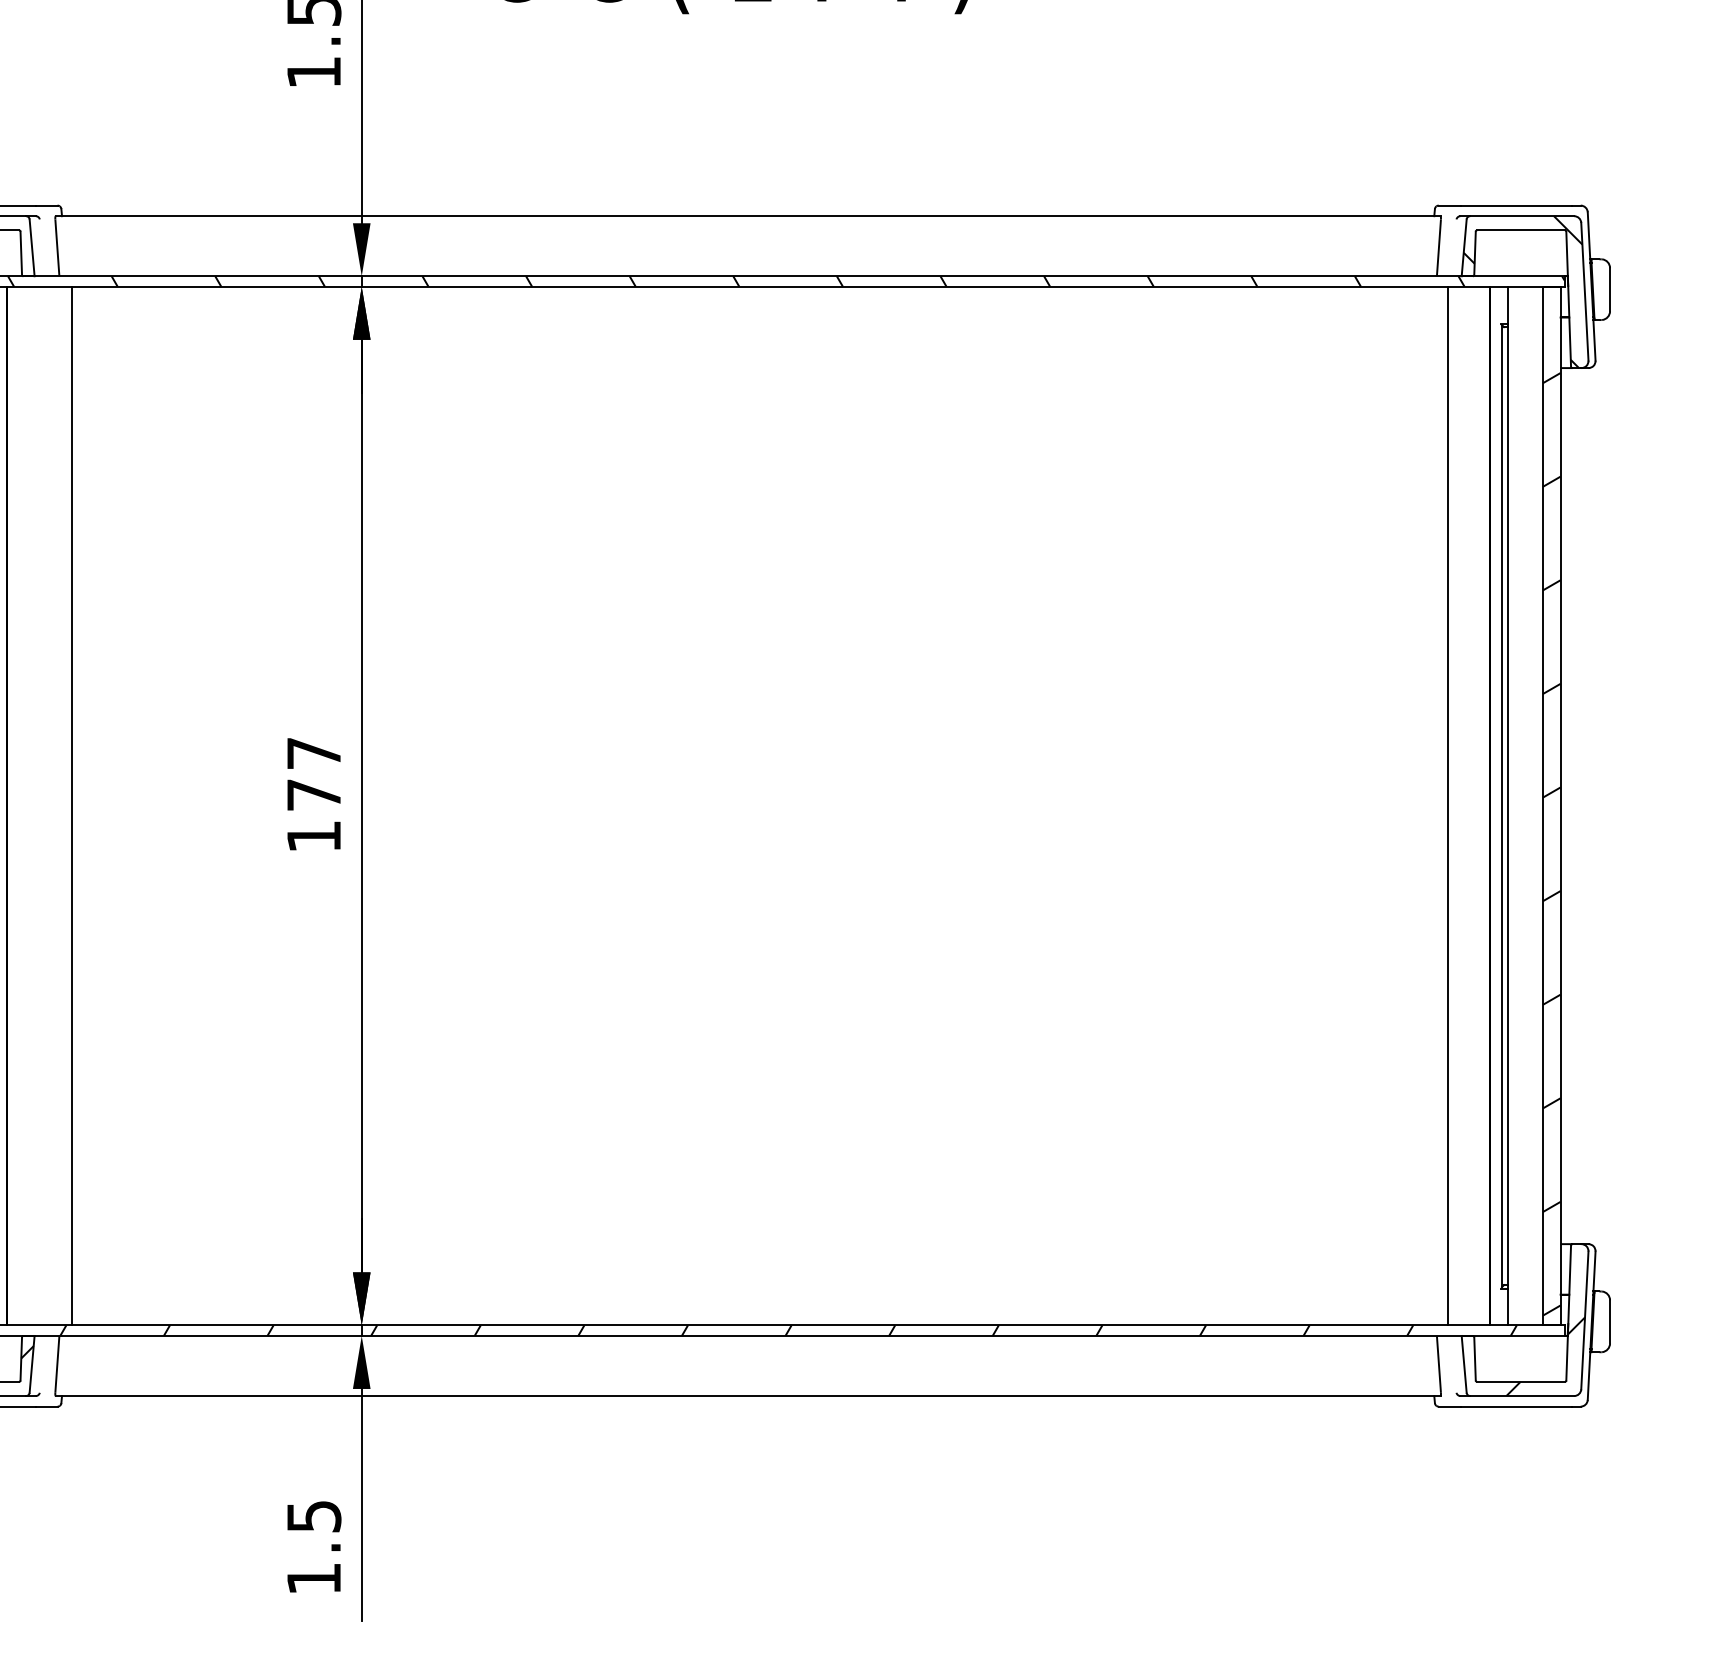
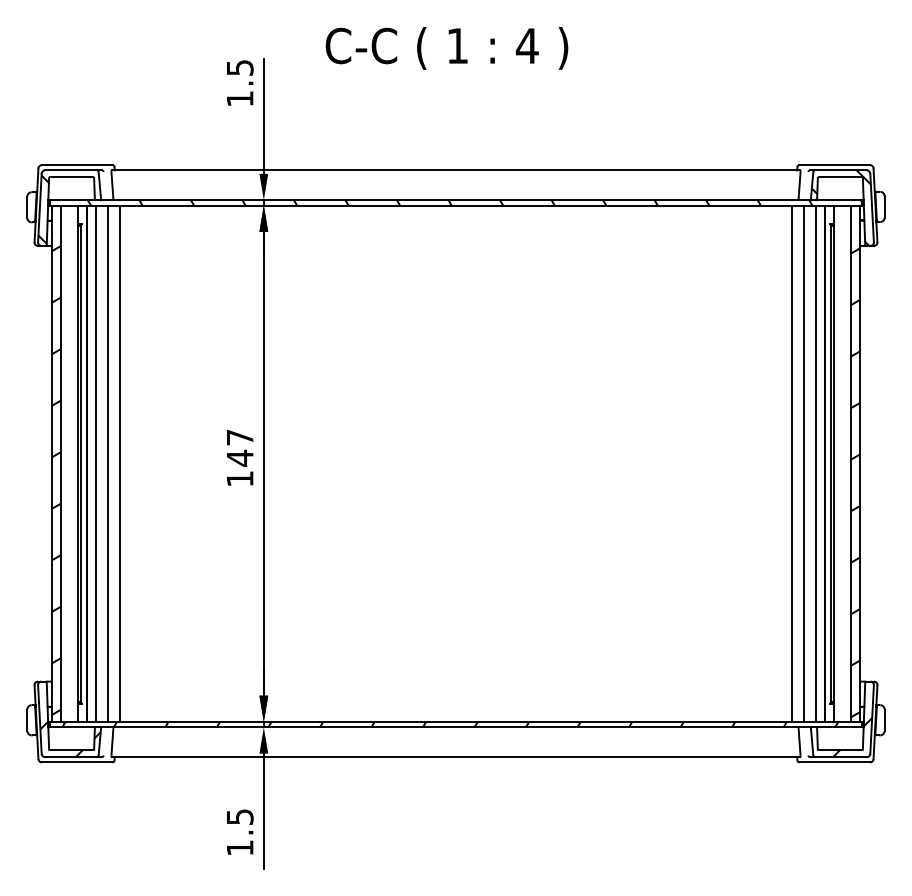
text: (314, 793) -> (240, 457), 177 -> 147
line: (25, 805) -> (96, 463), added
line: (47, 805) -> (107, 463), added
line: (1424, 805) -> (792, 463), added
line: (1471, 805) -> (815, 463), added

